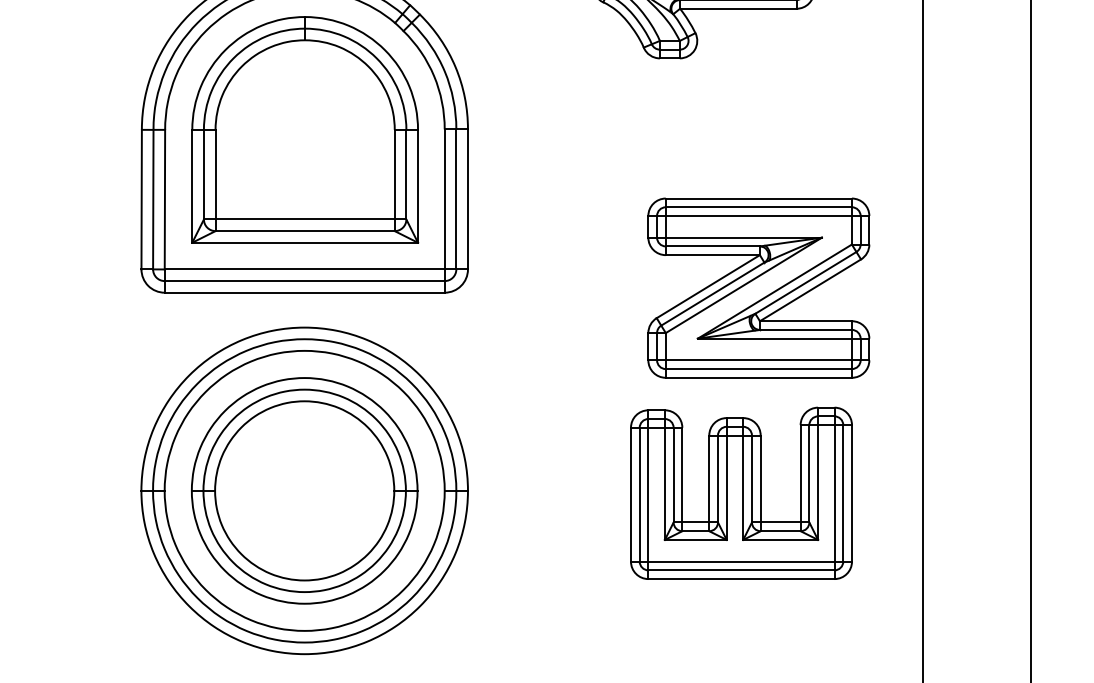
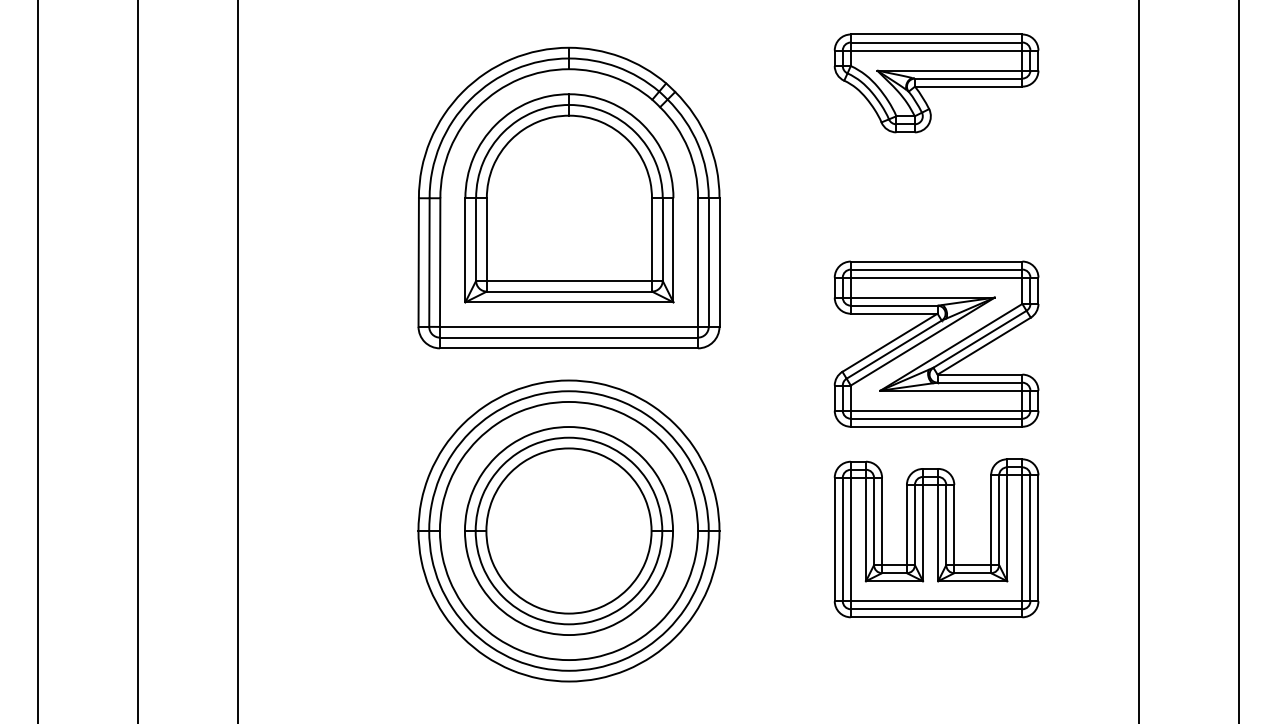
part: (758, 287) -> (936, 343), moved
part: (741, 493) -> (936, 538), moved

